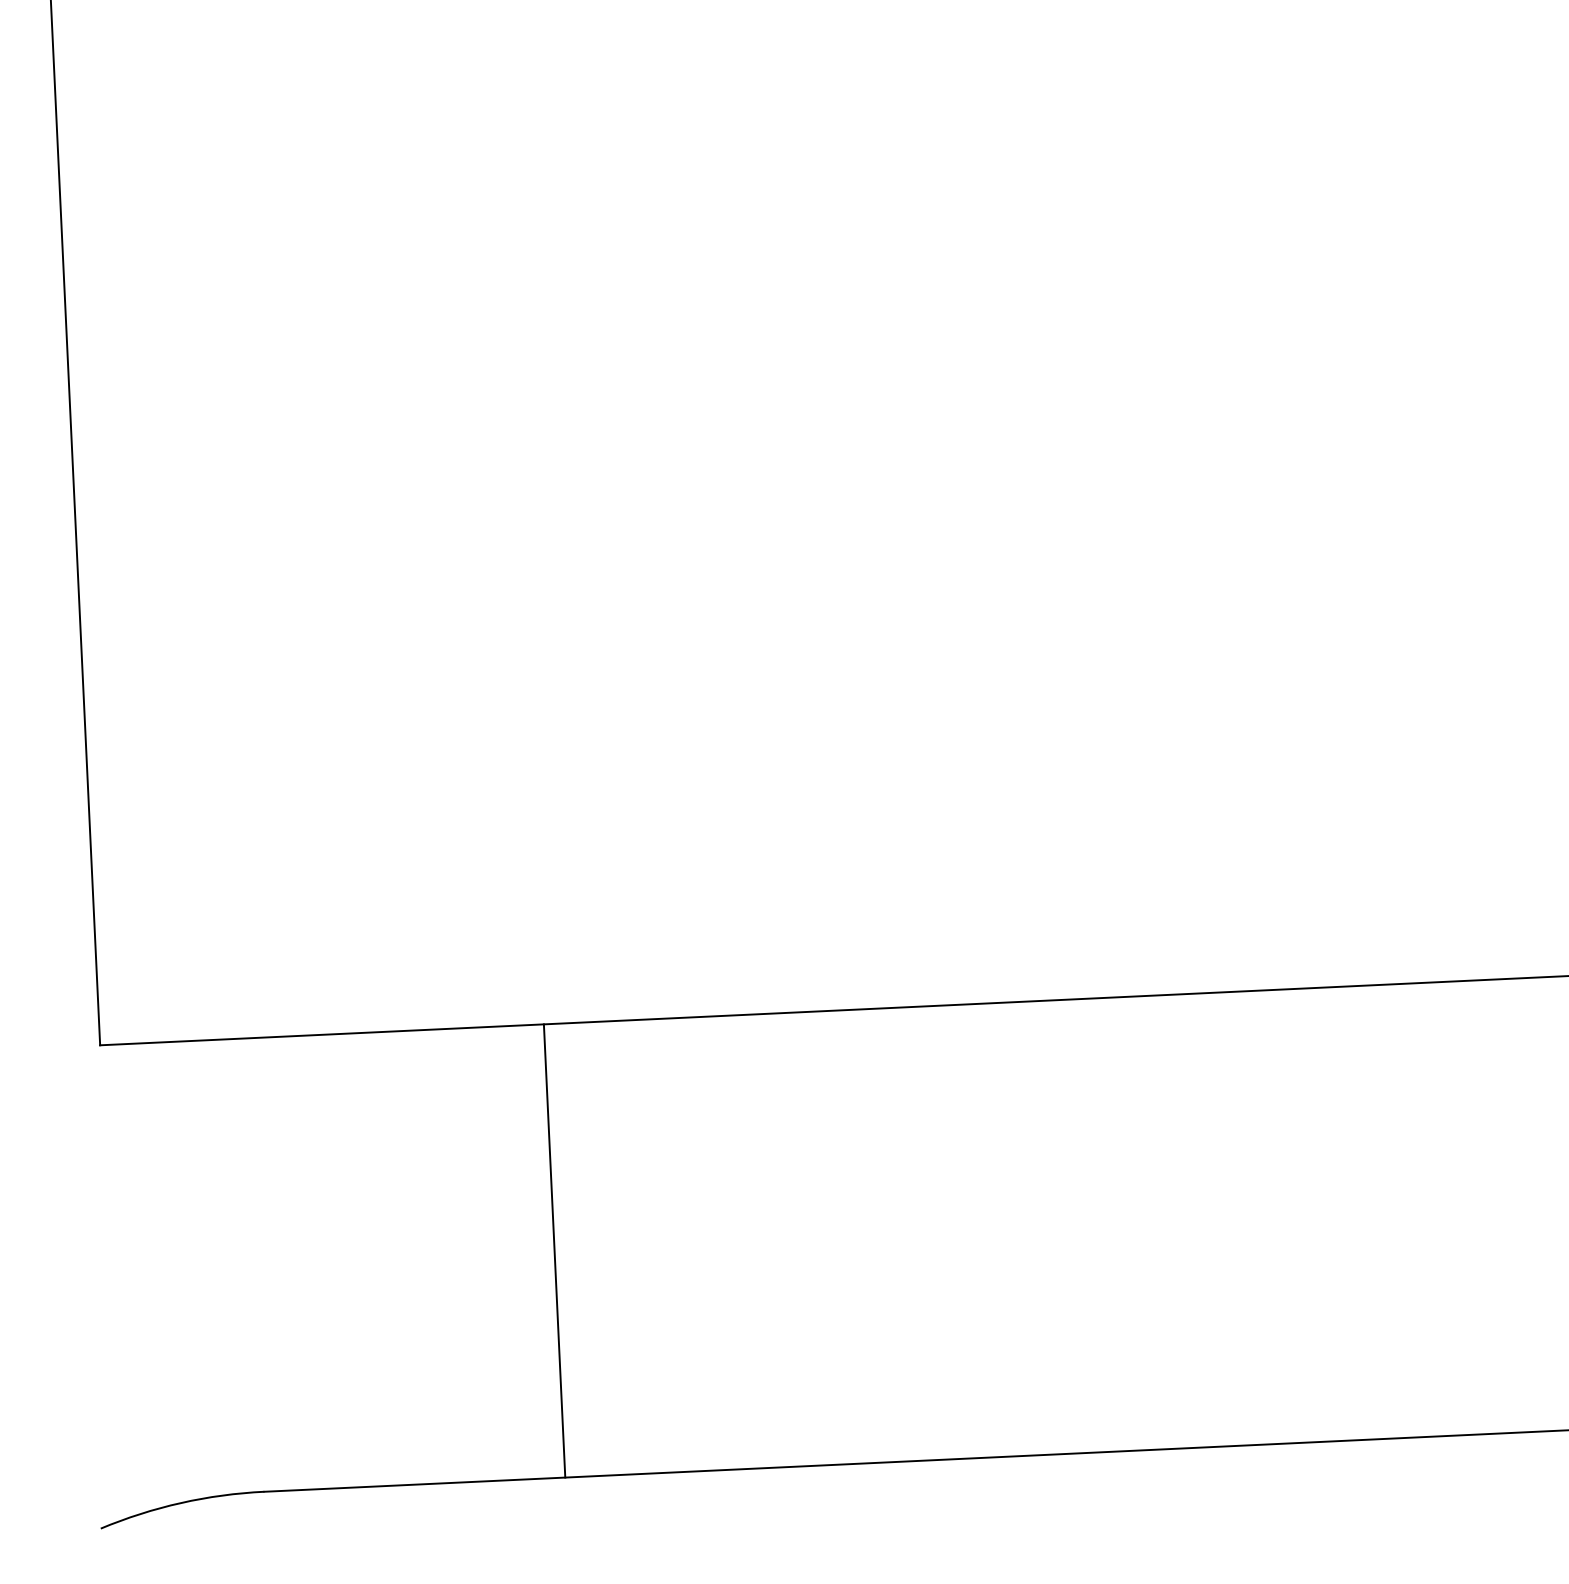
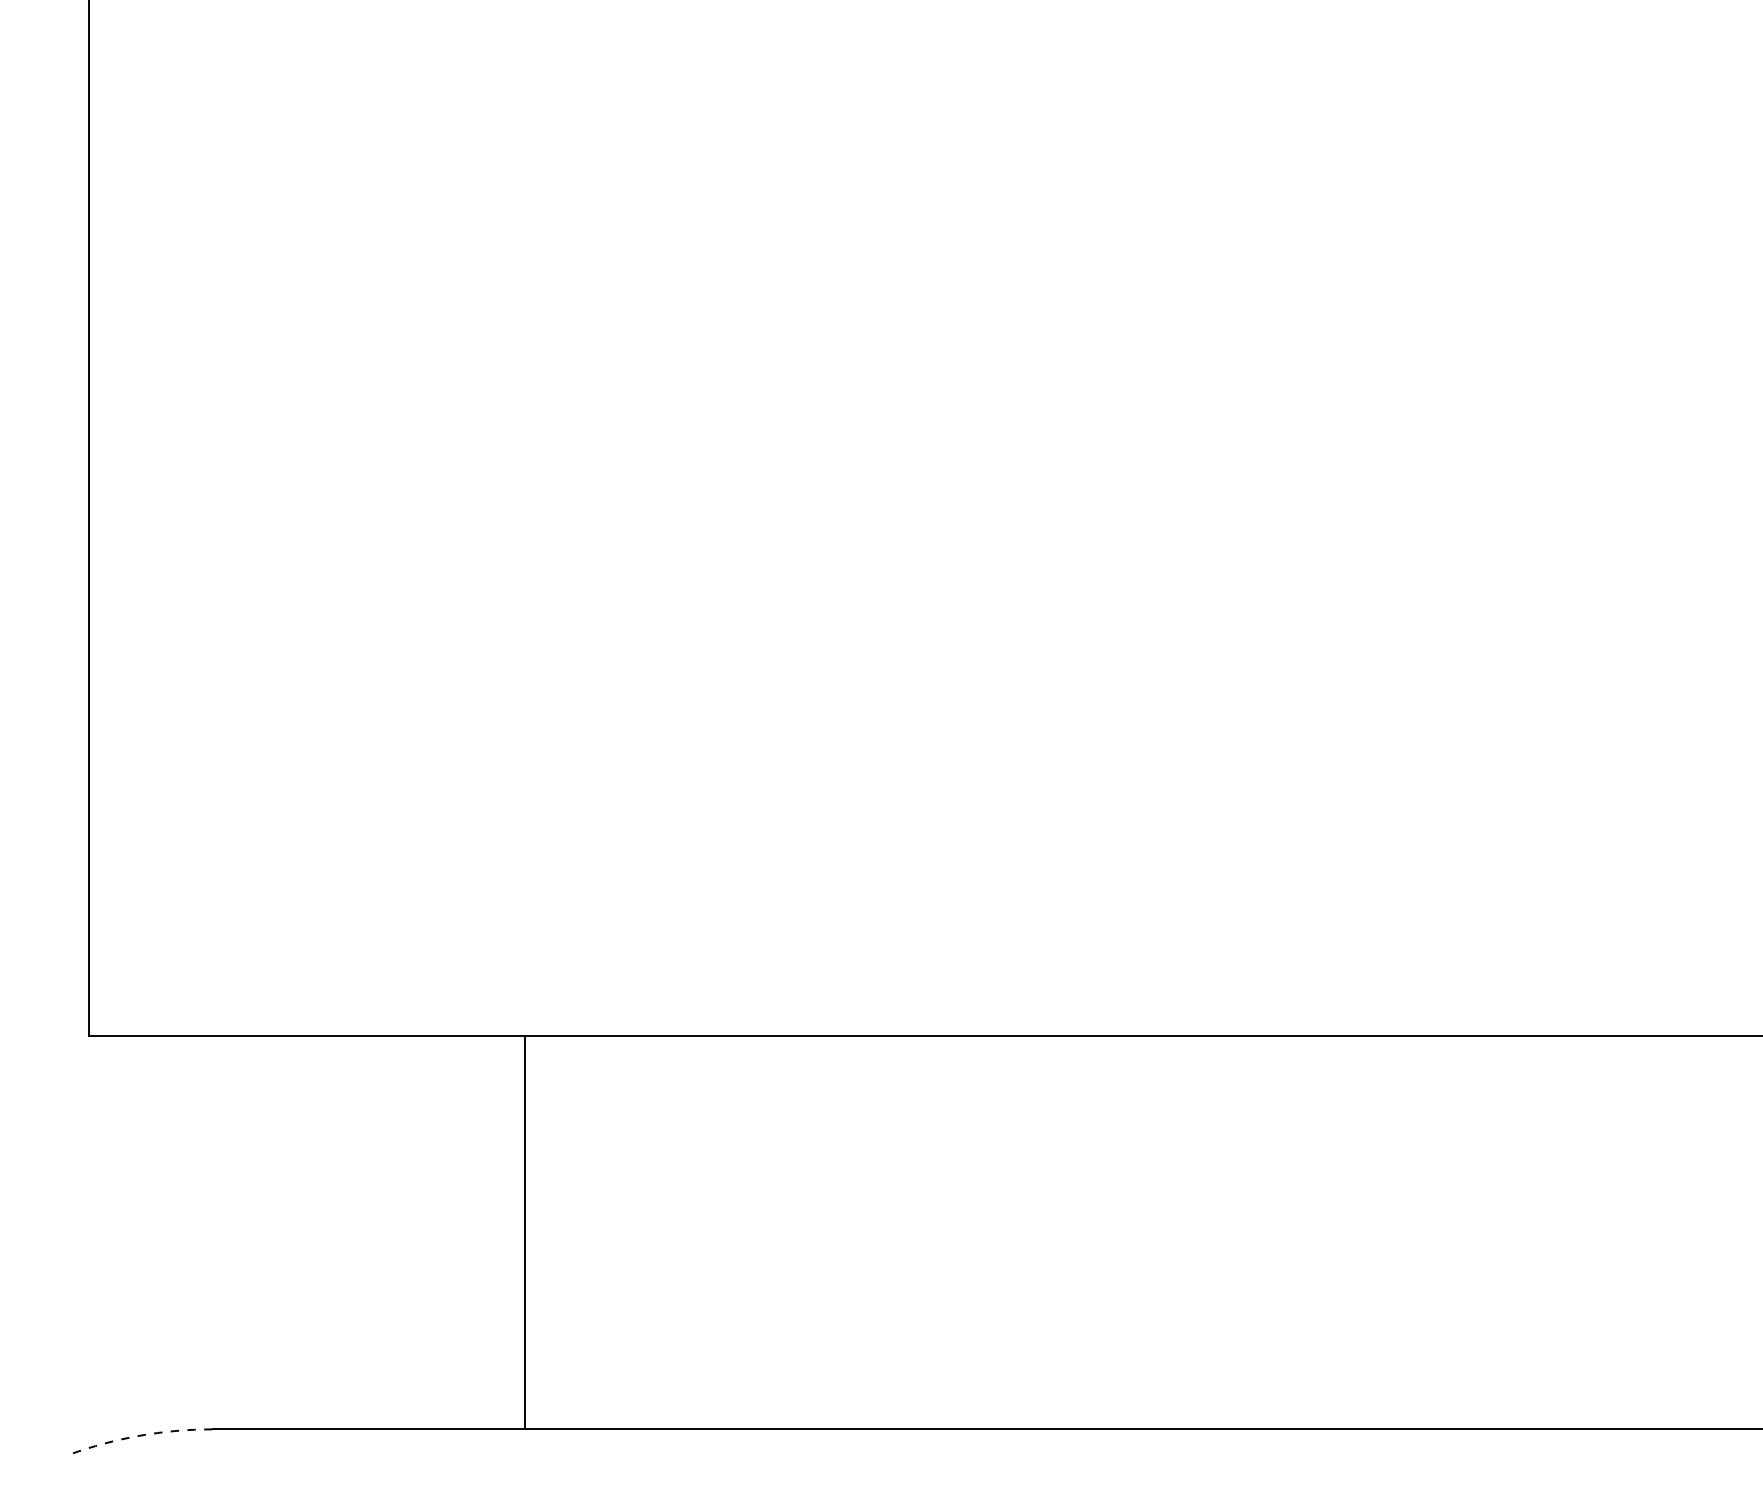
line: (554, 1250) -> (525, 1232), moved
arc: (180, 1502) -> (139, 1435), solid -> dashed

